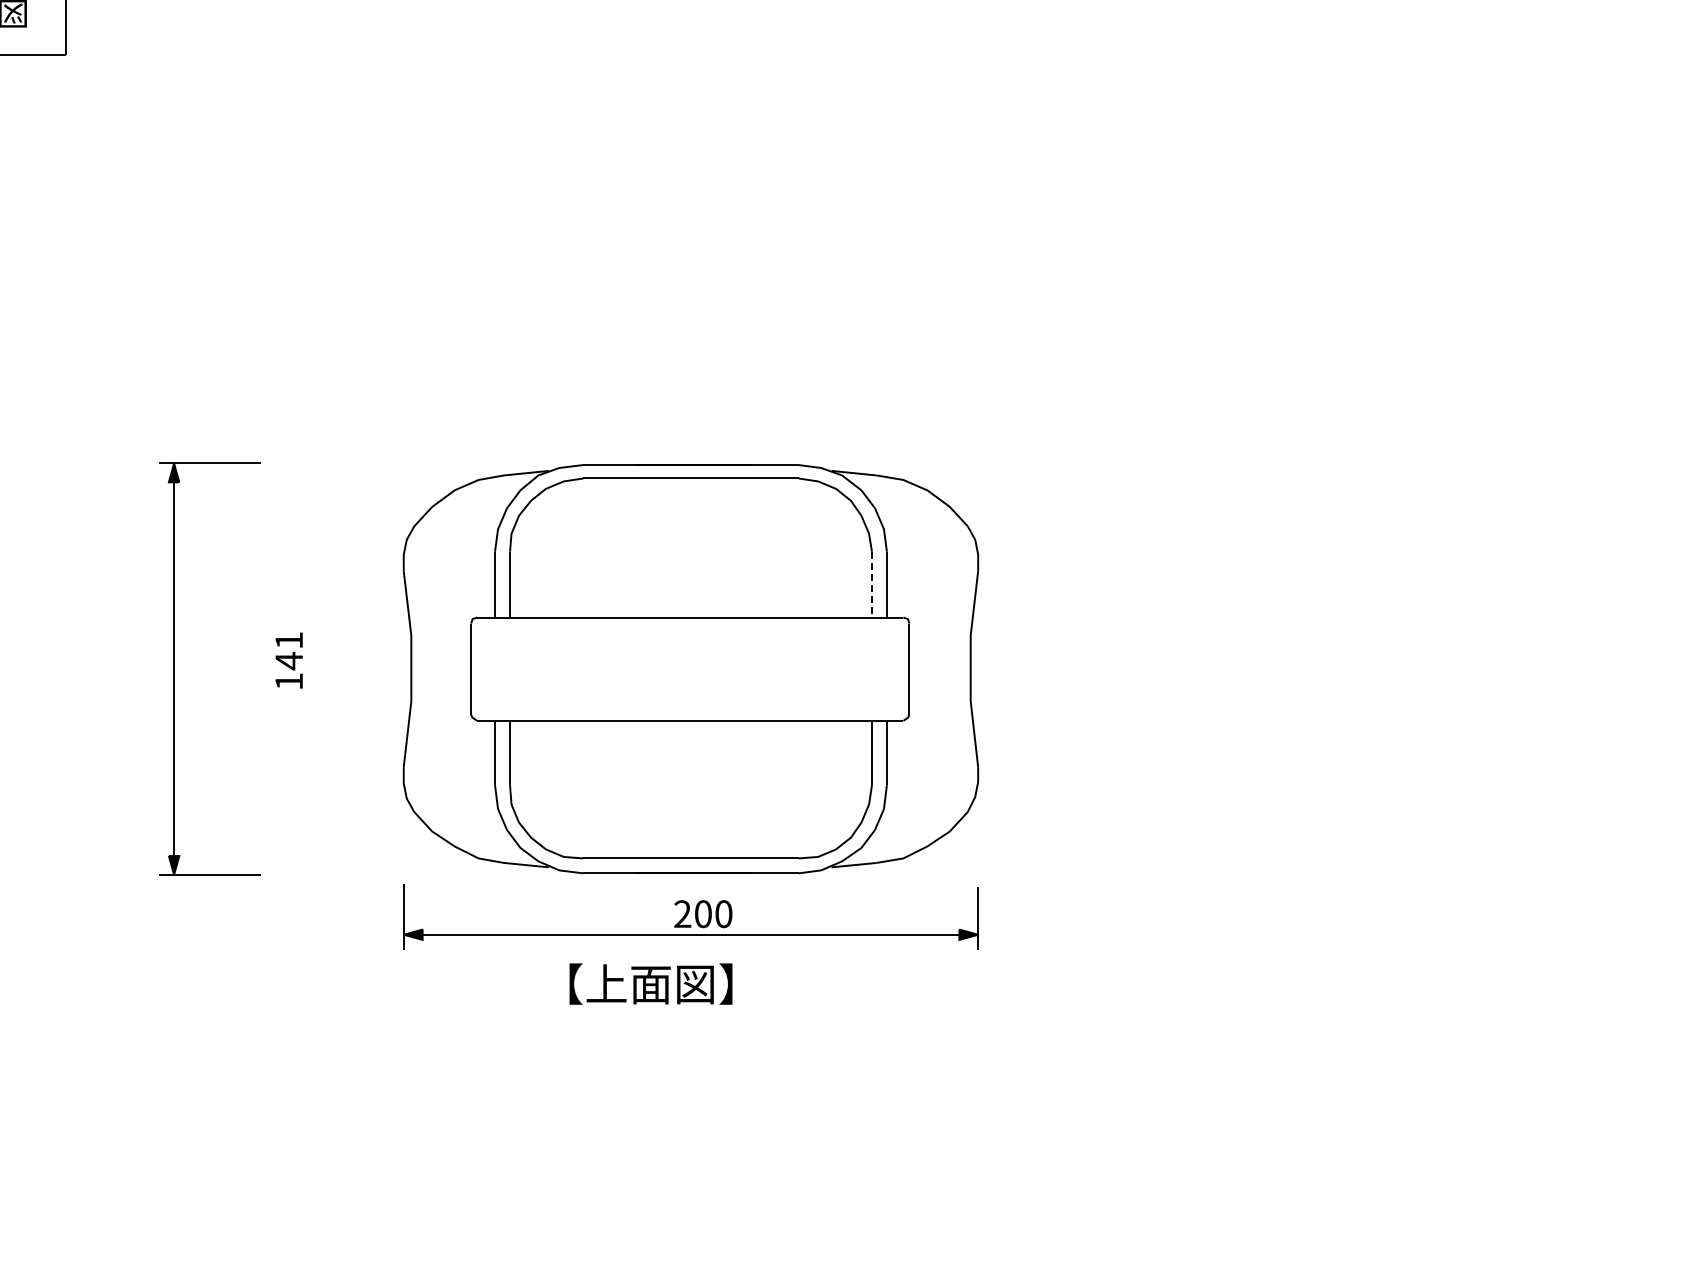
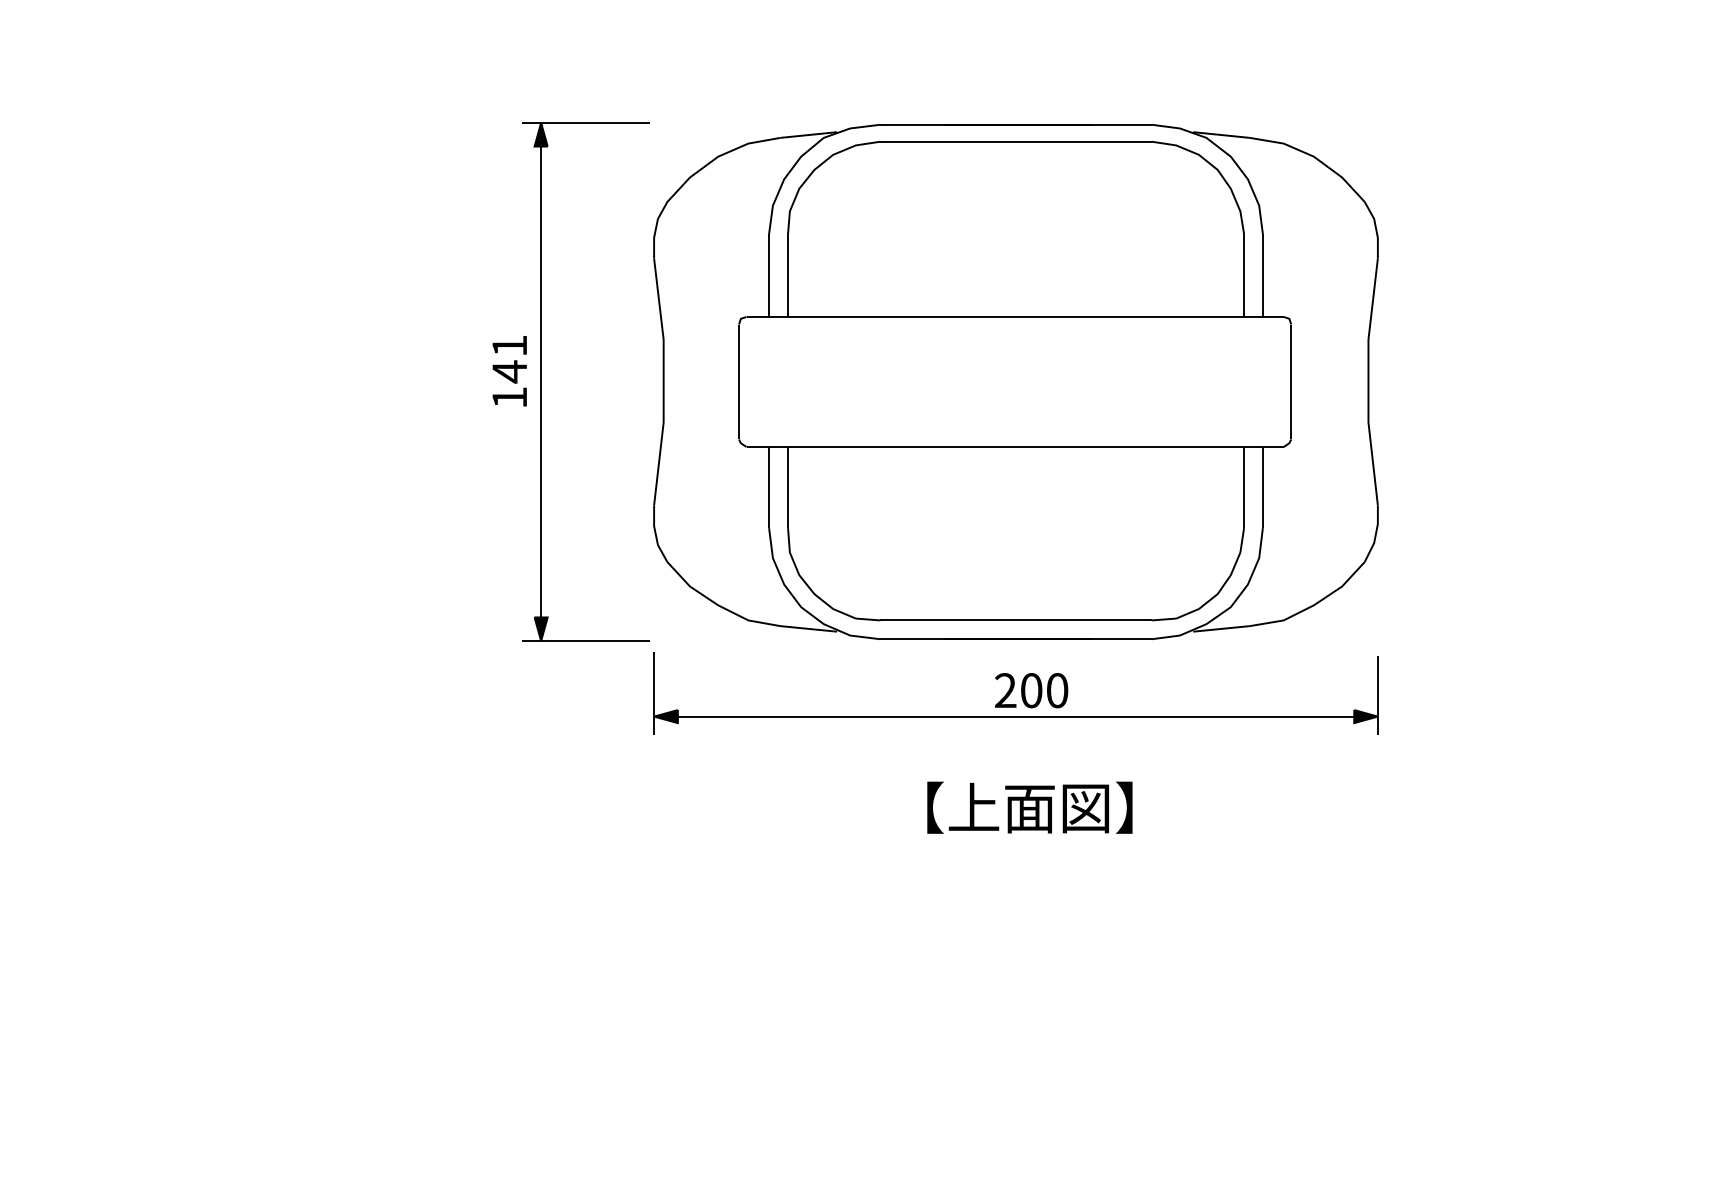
line: (871, 584) -> (1243, 275), dashed -> solid
part: (174, 668) -> (541, 381), moved
part: (650, 983) -> (1029, 807), moved

